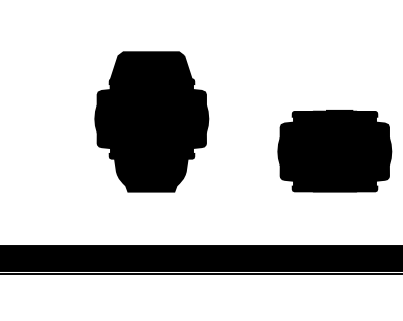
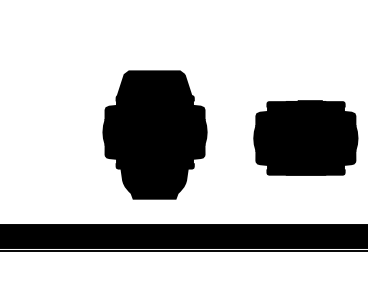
part: (151, 121) -> (154, 134), moved

